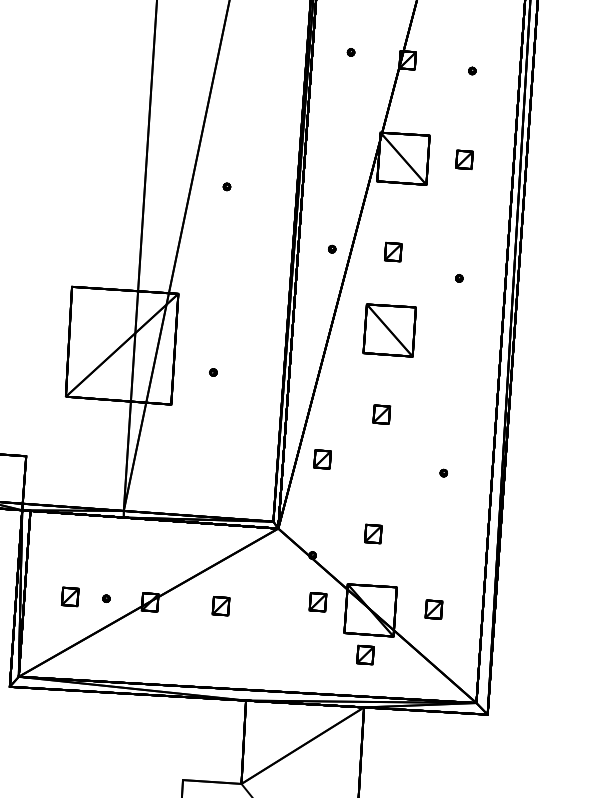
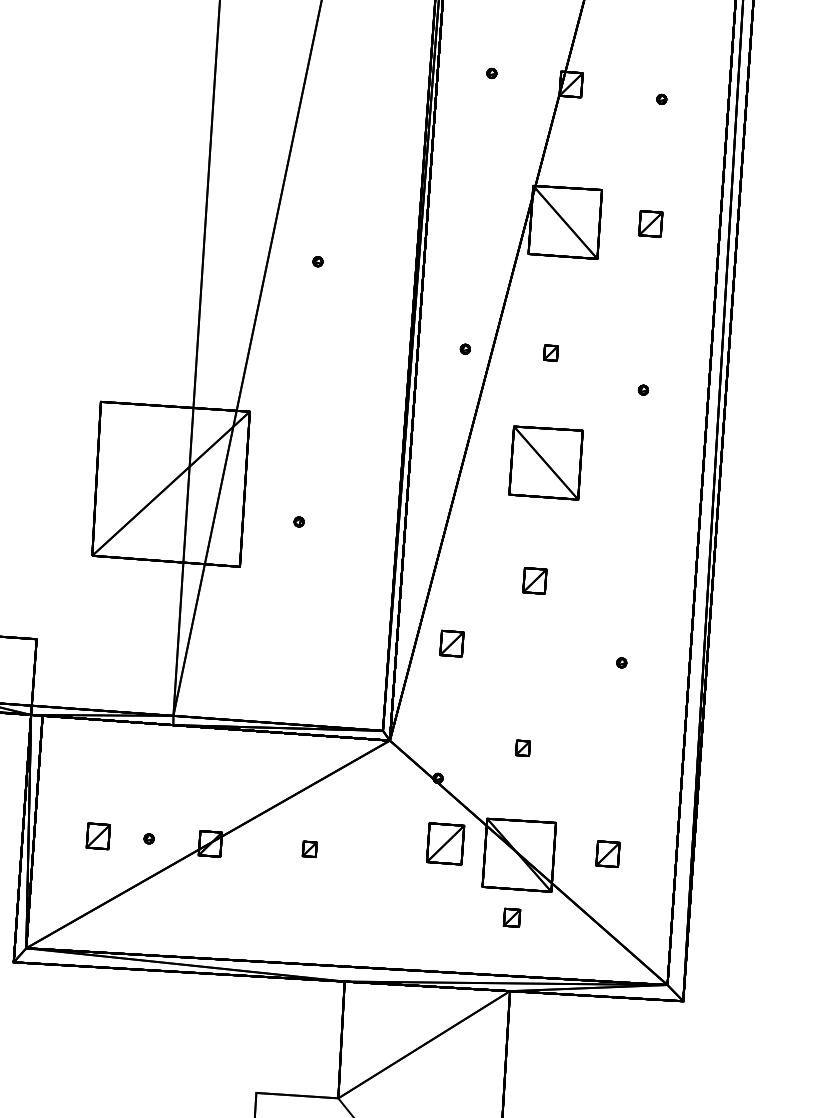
part: (392, 251) -> (550, 352), size x0.6
part: (372, 534) -> (522, 748), size x0.6
part: (317, 602) -> (445, 843), size x1.6
part: (220, 606) -> (309, 849), size x0.6
part: (365, 654) -> (511, 917), size x0.7

